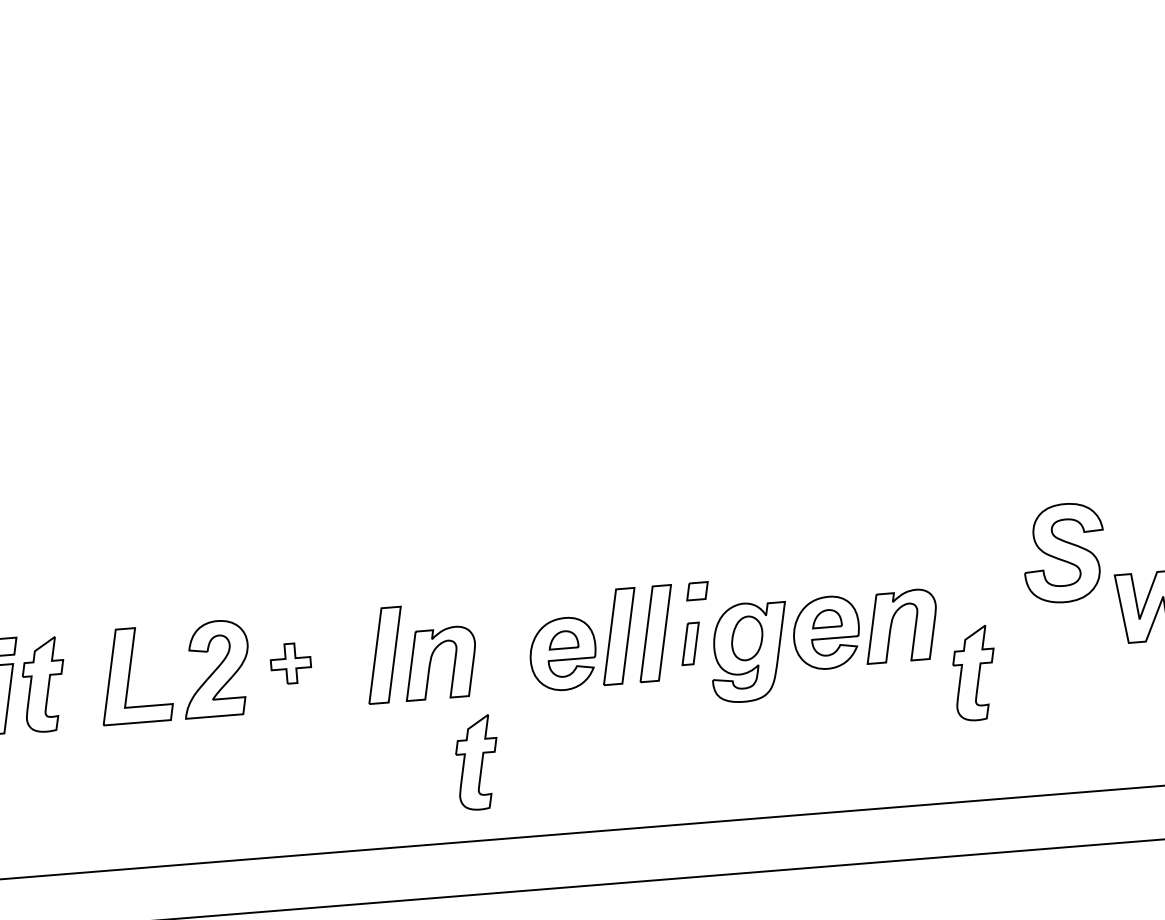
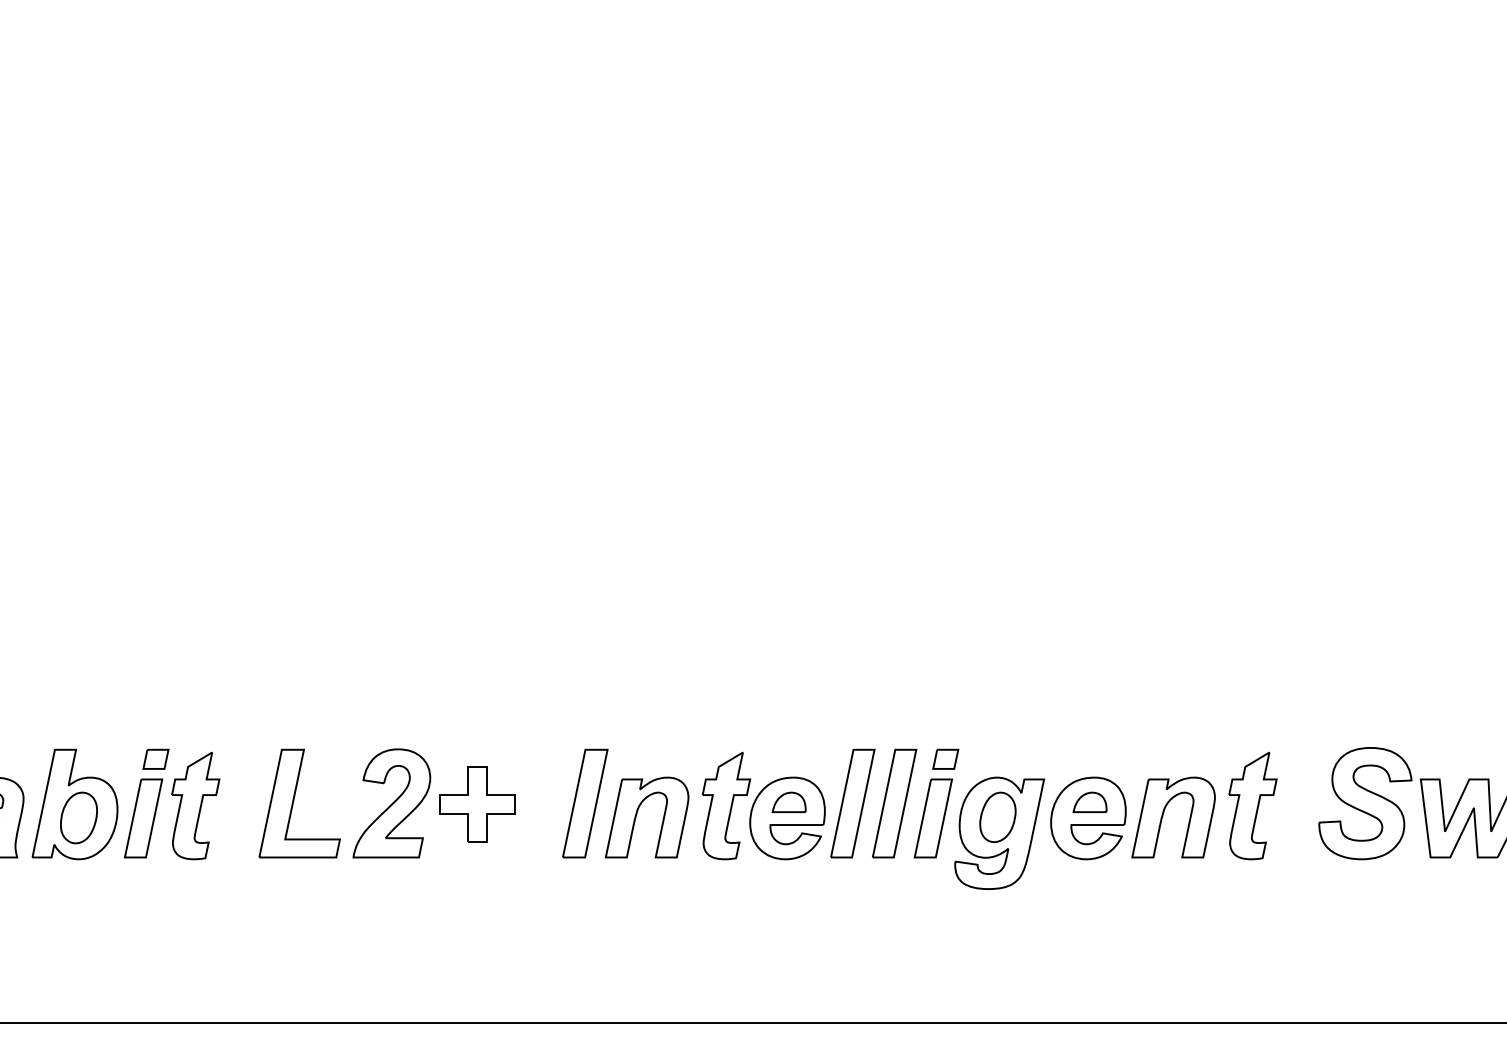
part: (1064, 553) -> (1365, 803), moved
part: (690, 643) -> (932, 818), size x1.67
part: (290, 663) -> (477, 804), size x1.67
part: (974, 673) -> (1252, 806), moved
part: (477, 762) -> (726, 805), moved

